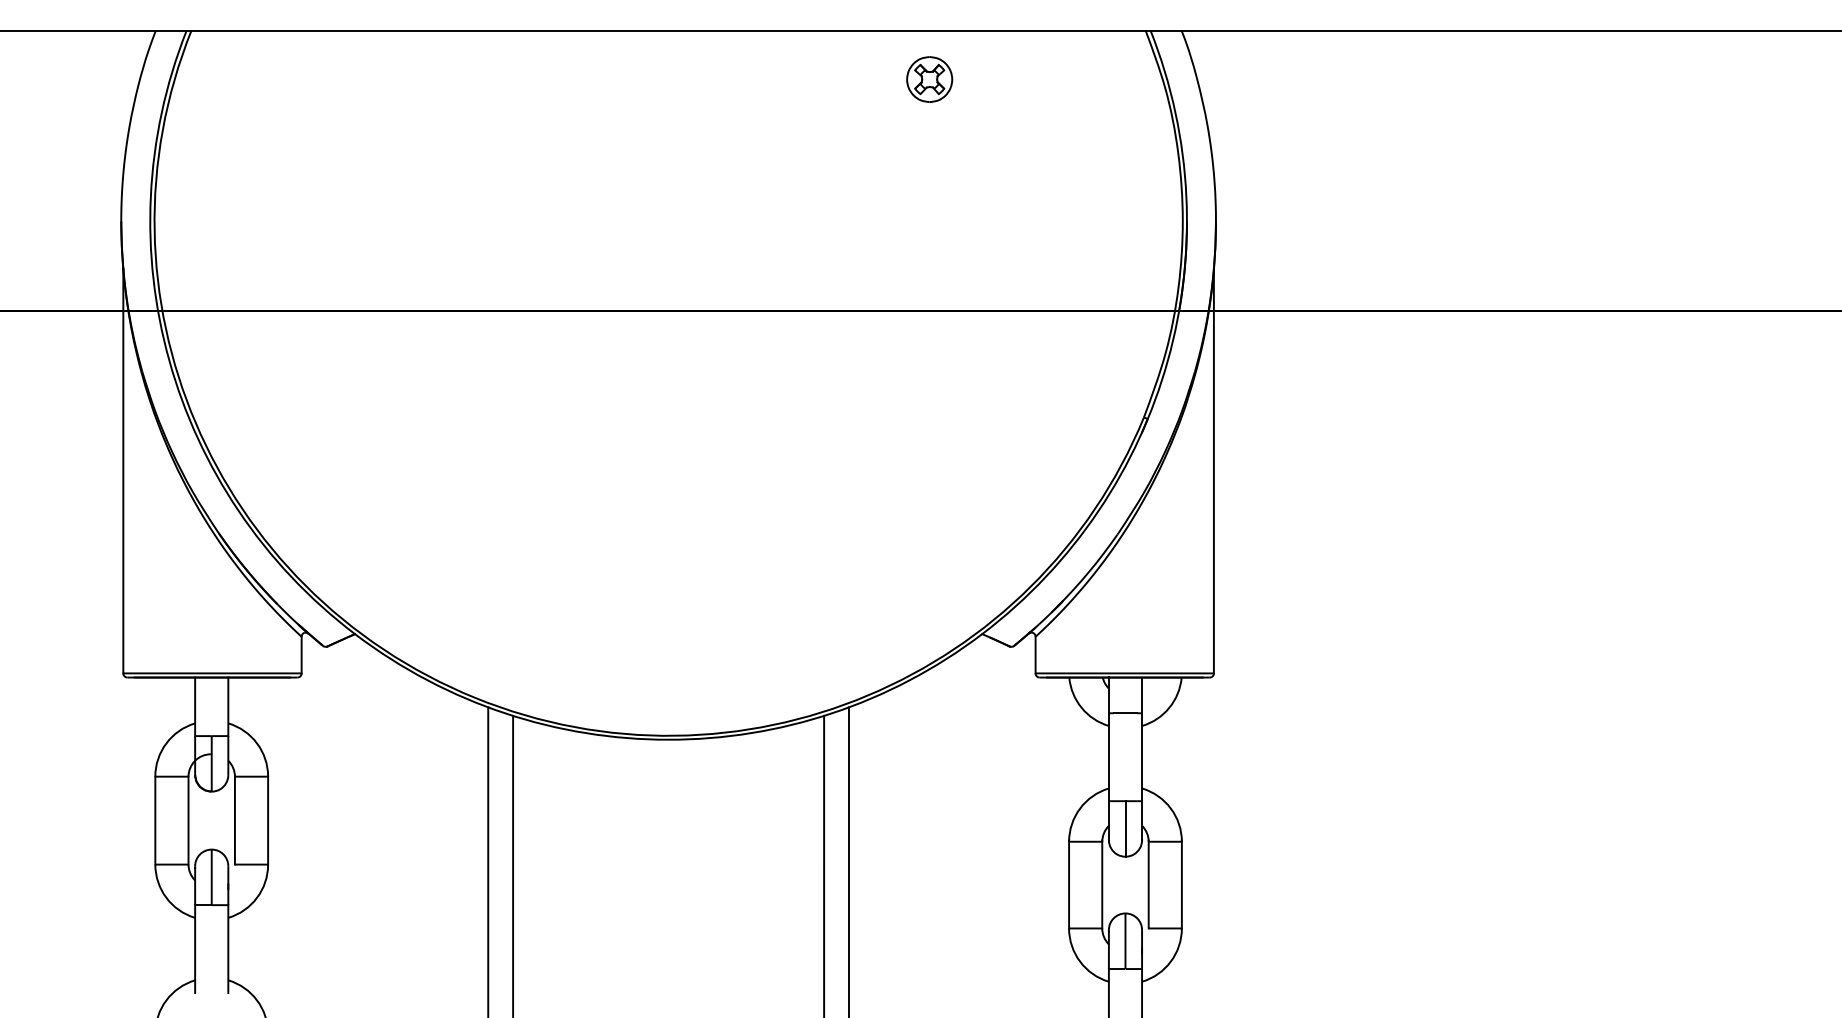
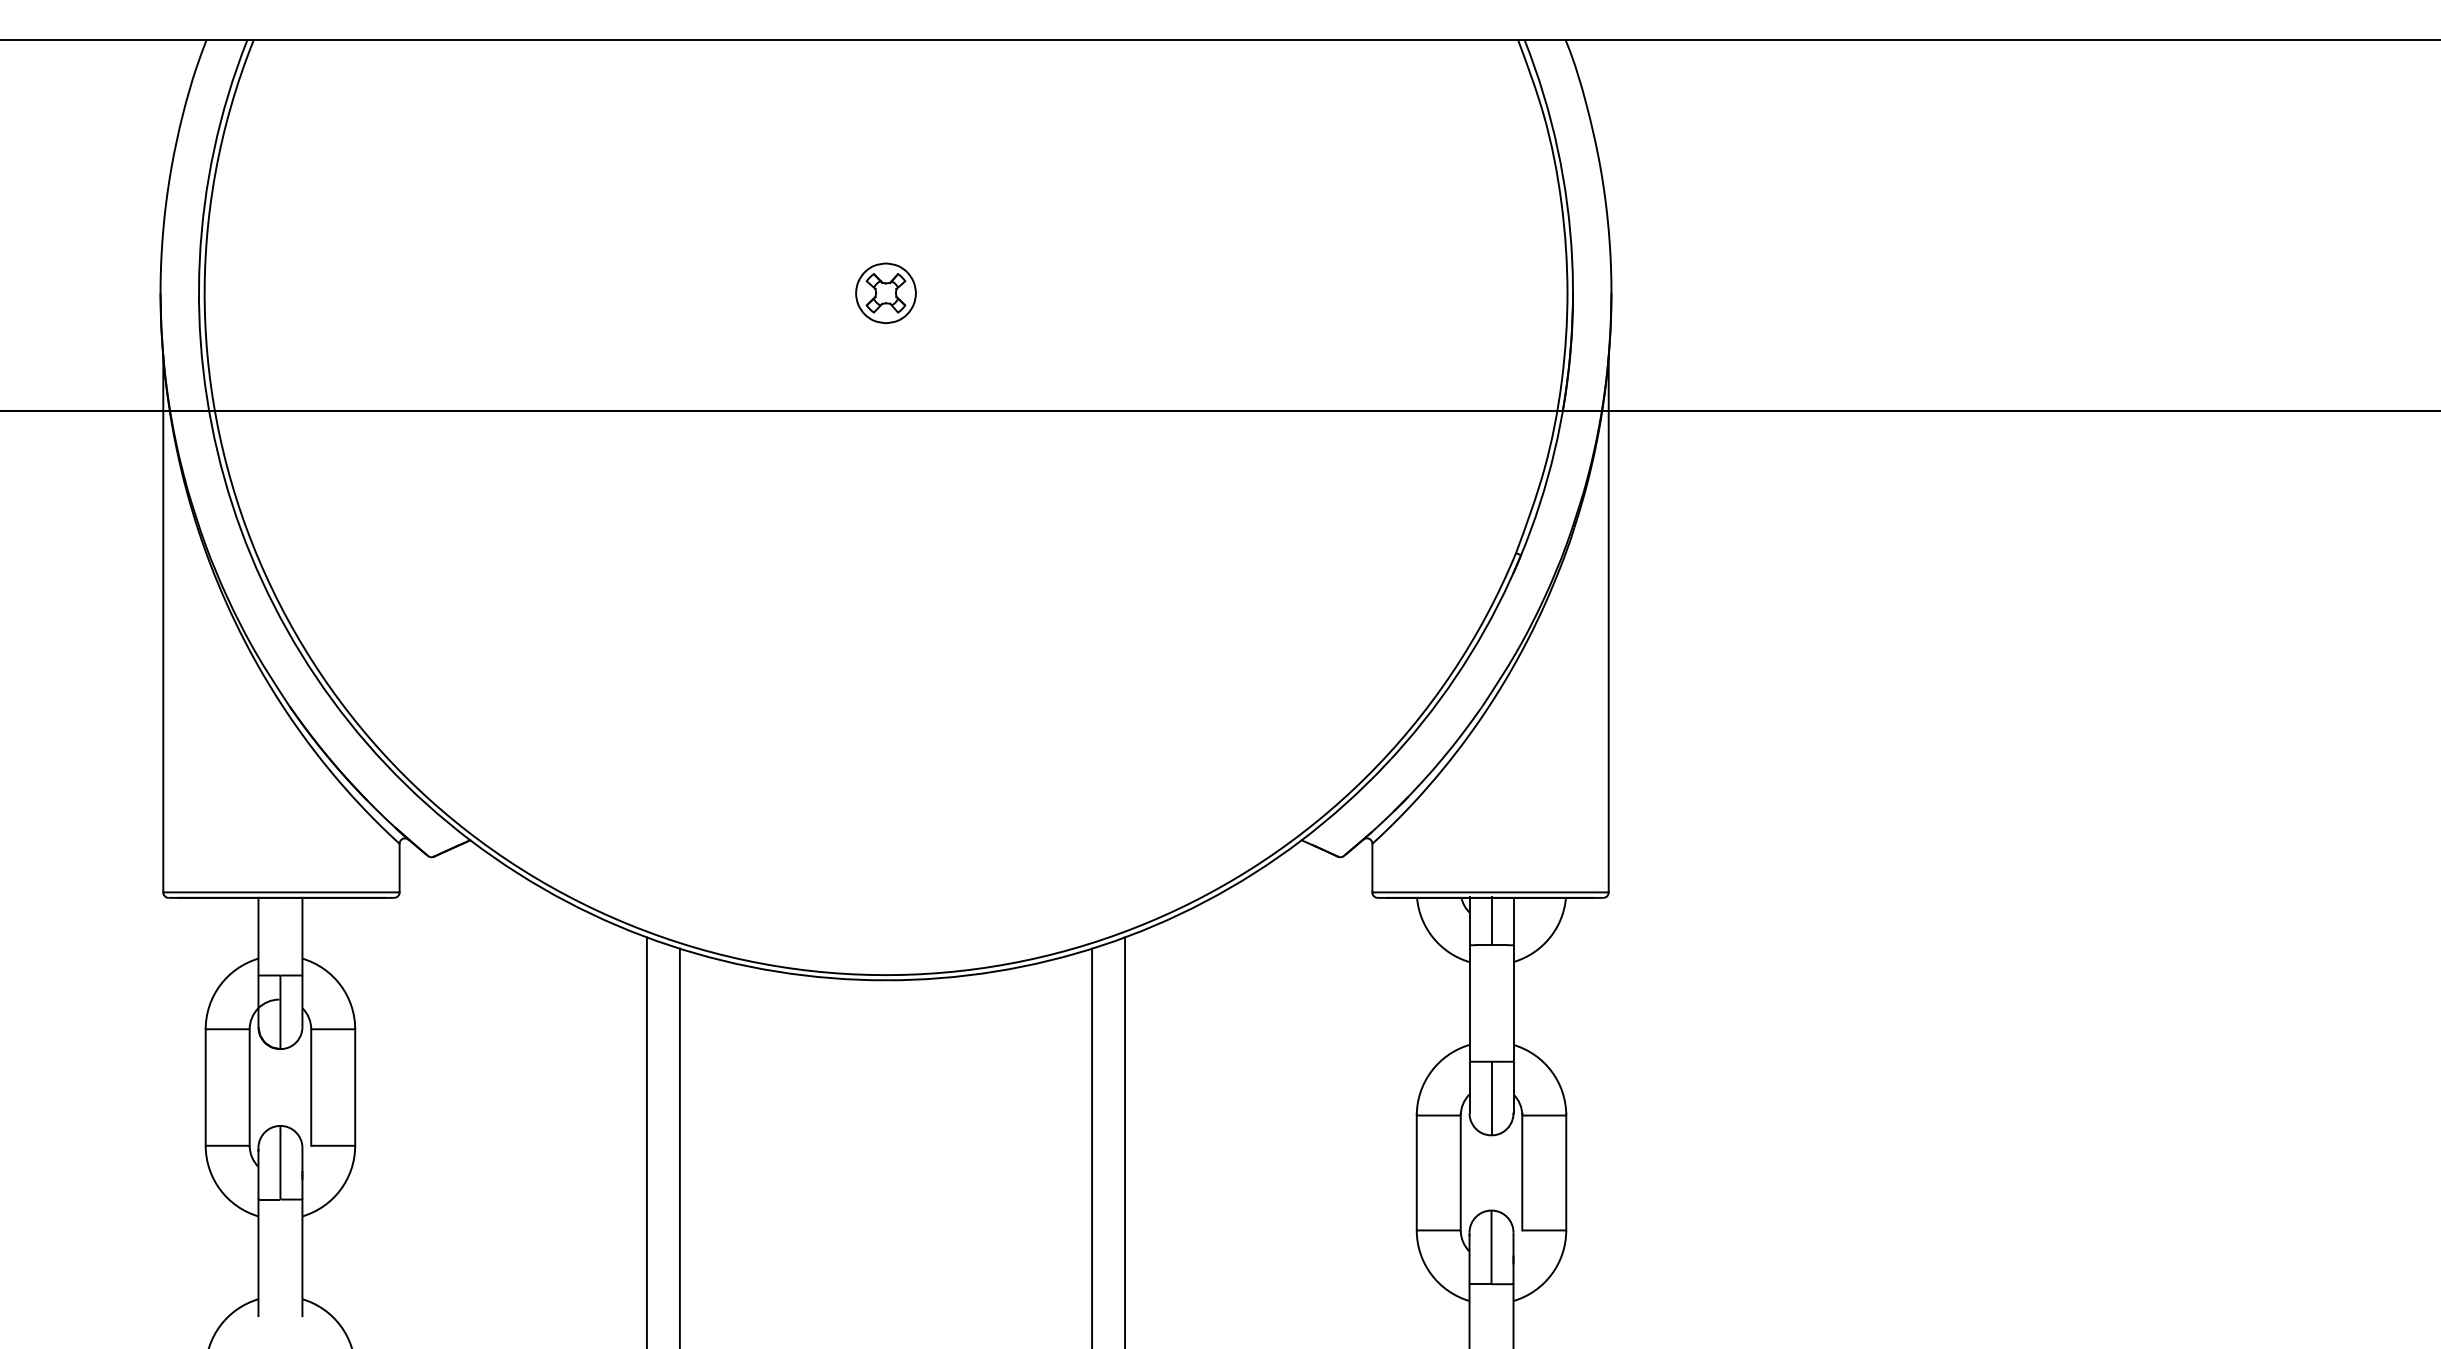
part: (929, 79) -> (885, 293), moved
line: (1125, 695) -> (1491, 921), added

